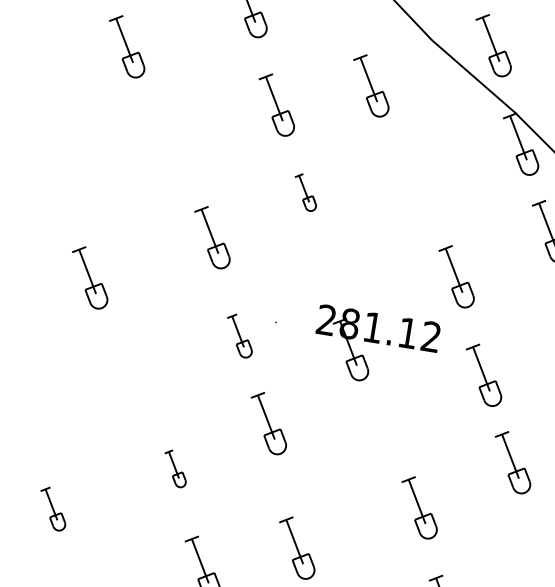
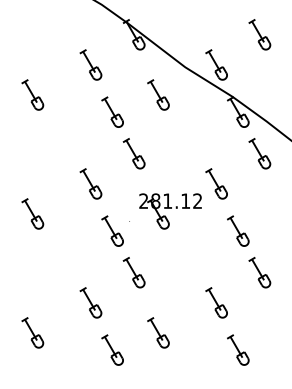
part: (304, 191) -> (133, 153), size x1.67
part: (239, 334) -> (112, 230), size x1.43
part: (375, 348) -> (170, 211), moved
part: (174, 467) -> (90, 302), size x1.67
part: (52, 508) -> (32, 332), size x1.43

